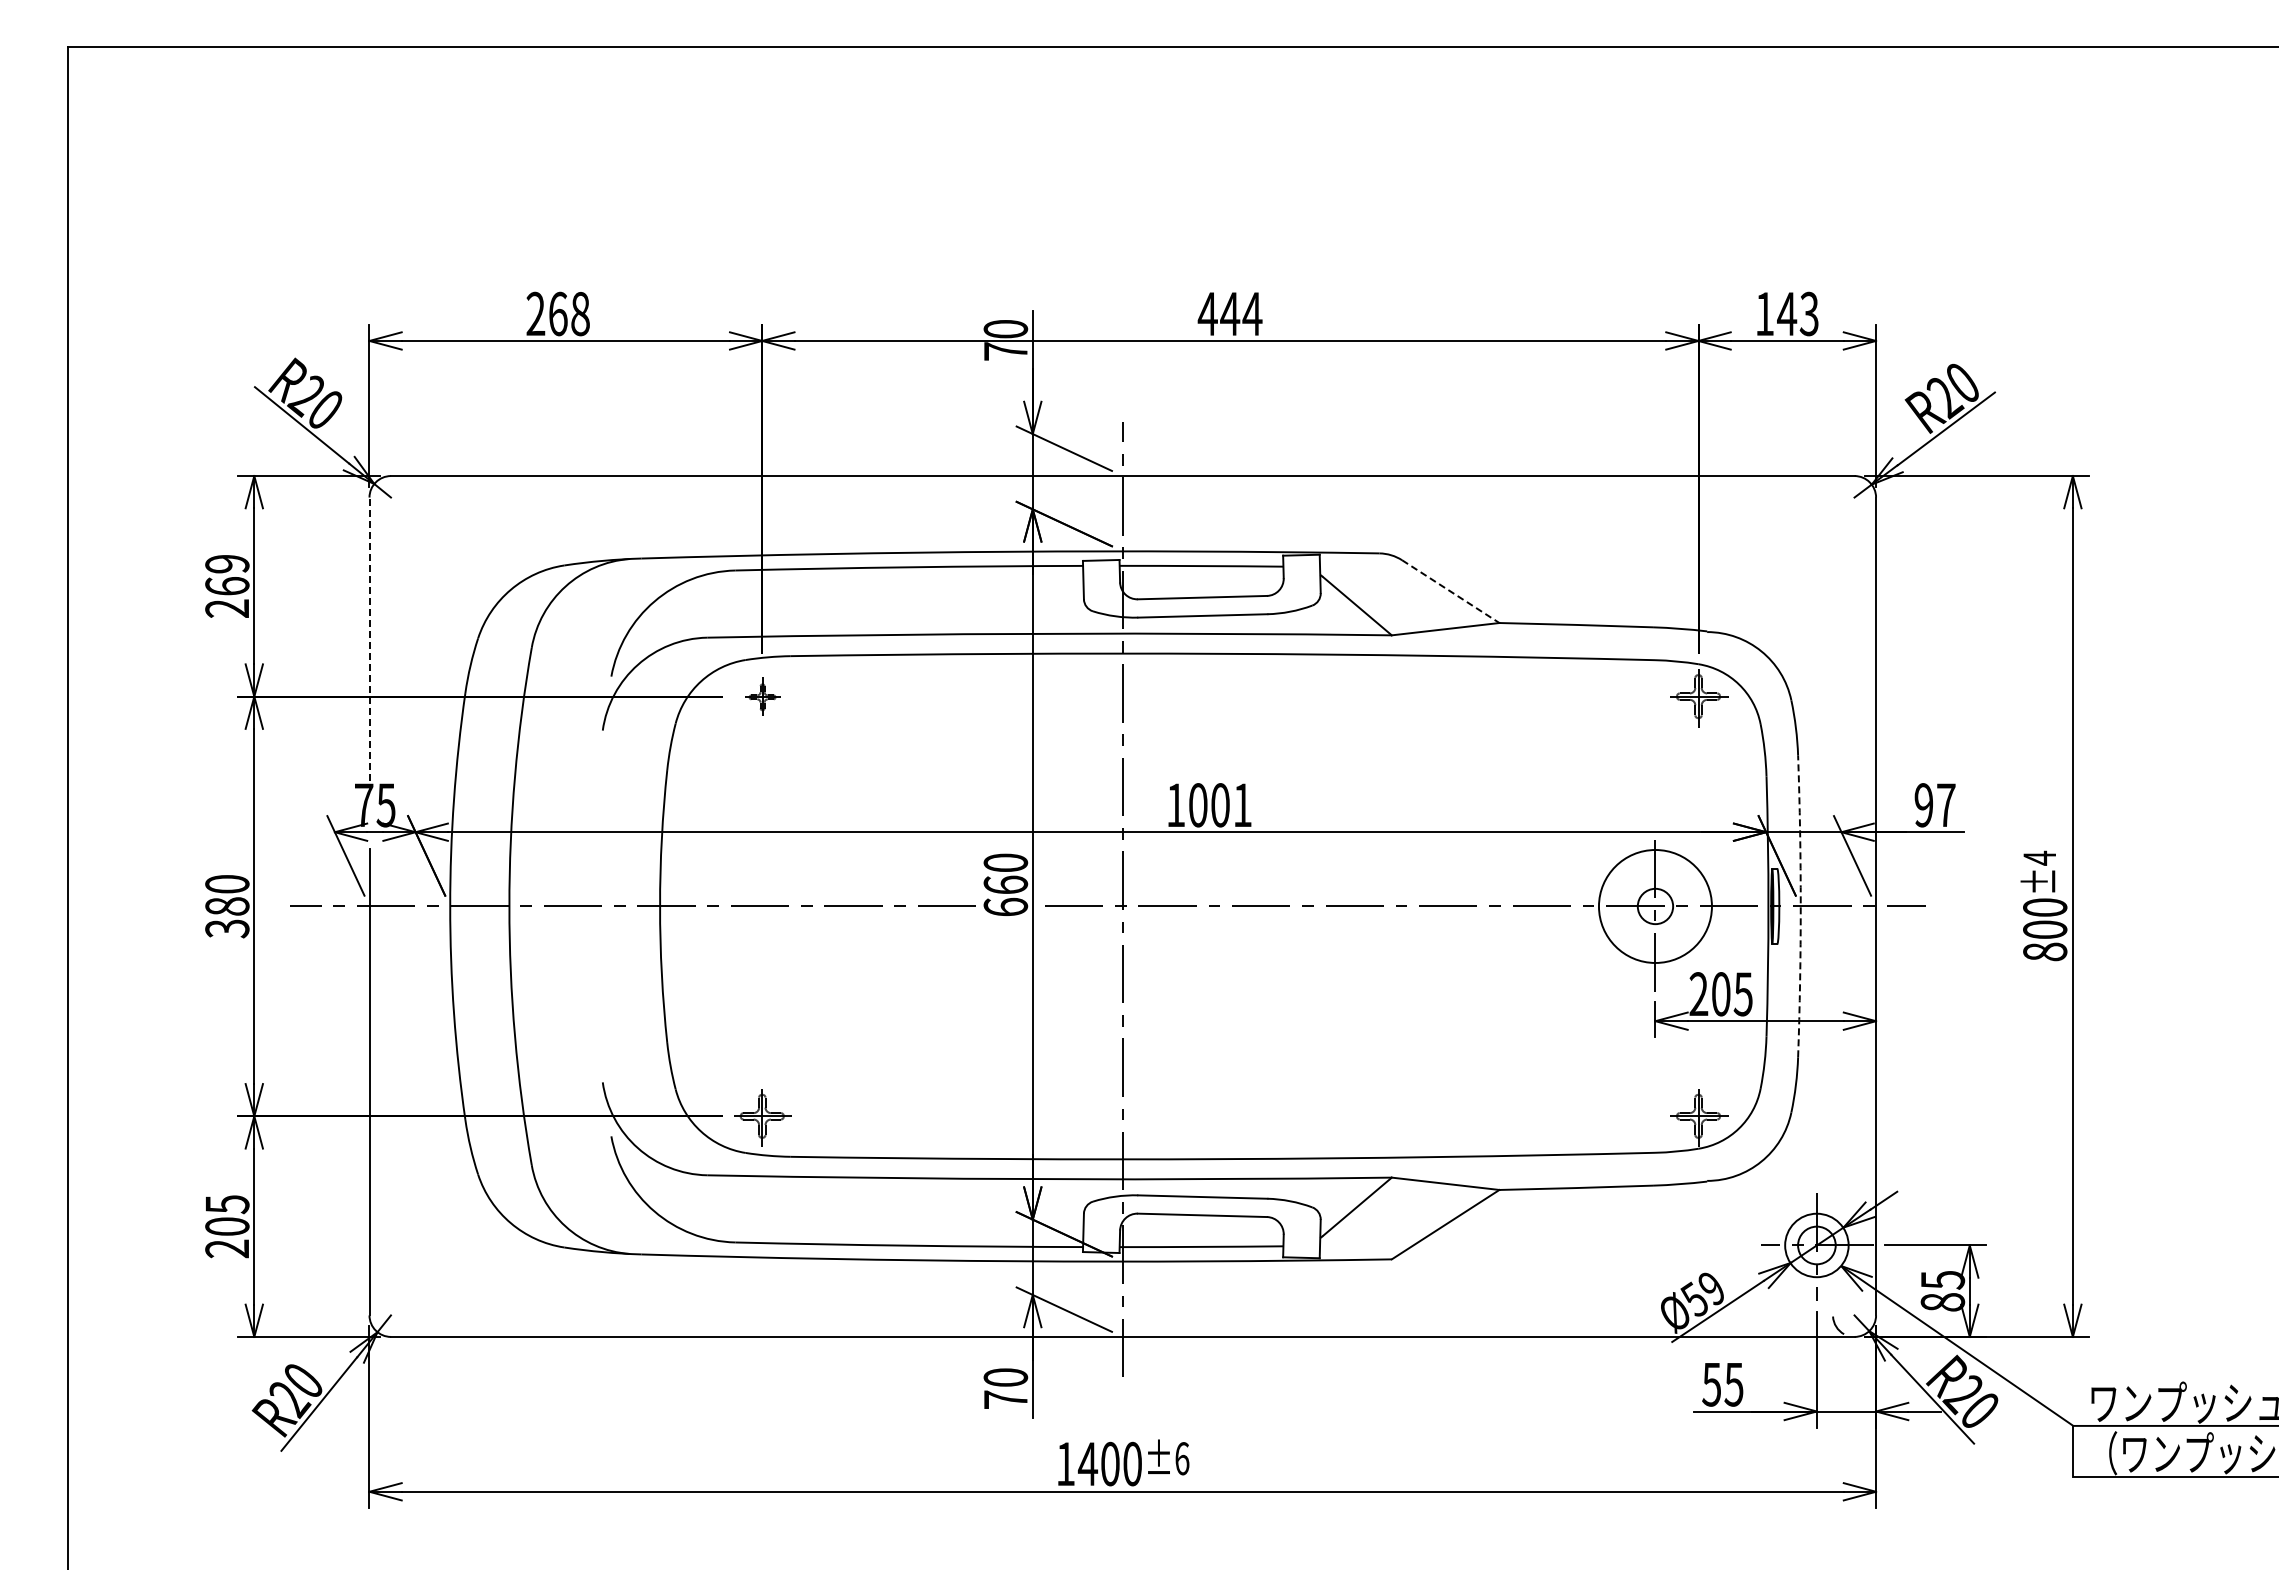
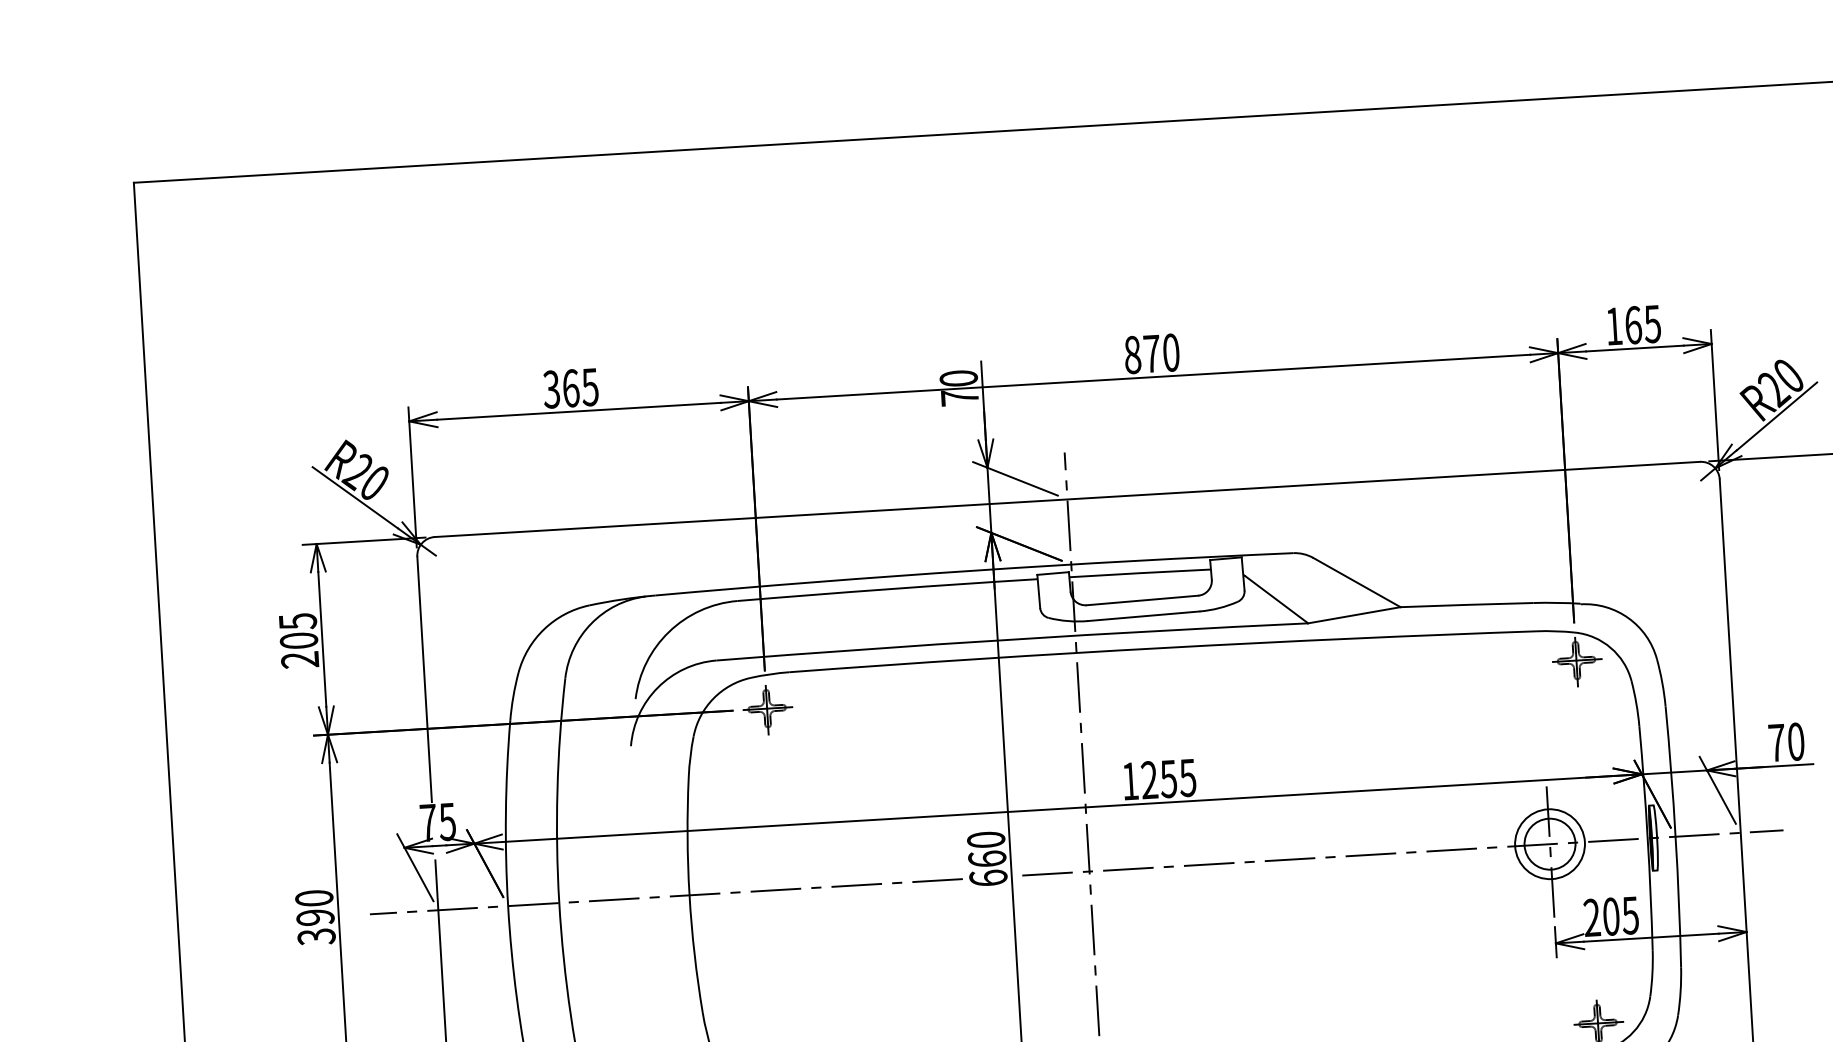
text: (1229, 313) -> (1151, 353), 444 -> 870
text: (1797, 313) -> (1642, 324), 143 -> 165
text: (557, 314) -> (570, 388), 268 -> 365
text: (227, 575) -> (298, 631), 269 -> 205
line: (1450, 591) -> (1356, 582), dashed -> solid
line: (369, 639) -> (424, 679), dashed -> solid
part: (762, 698) -> (767, 710), size x1.67
text: (1220, 805) -> (1168, 779), 1001 -> 1255
text: (1934, 805) -> (1786, 742), 97 -> 70
text: (227, 906) -> (315, 917), 380 -> 390
circle: (1655, 906) -> (1550, 844), size x0.71
circle: (1655, 906) -> (1550, 844), size x1.67
arc: (1800, 906) -> (1675, 836), dashed -> solid

